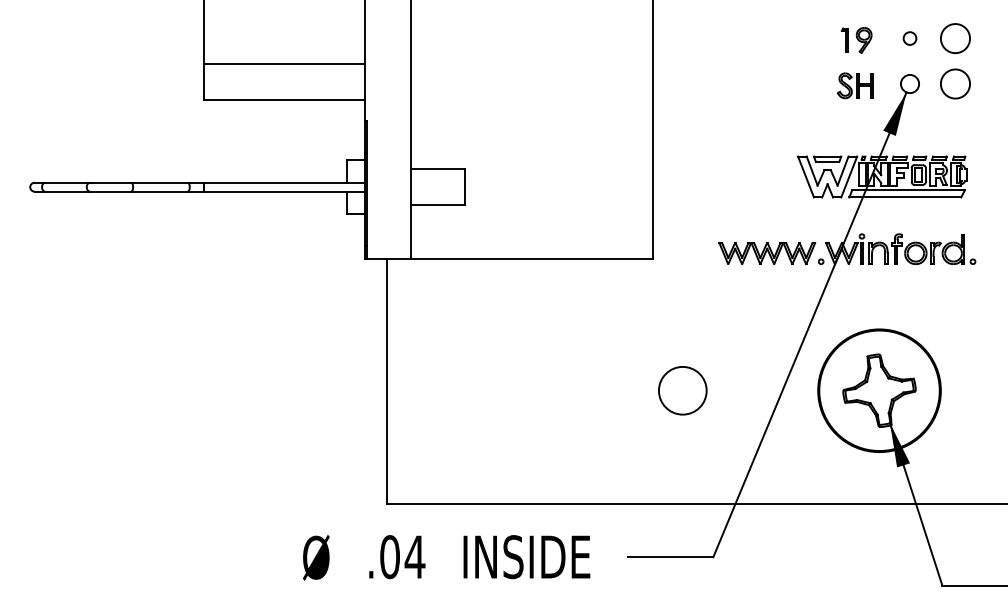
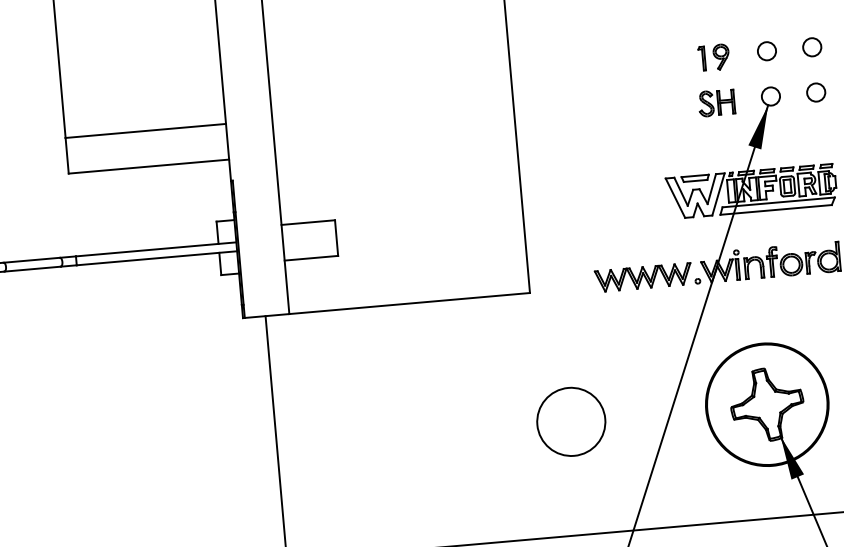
circle: (909, 38) -> (766, 51), size x1.43
circle: (955, 38) -> (812, 47), size x0.62
circle: (955, 83) -> (816, 92), size x0.62
circle: (682, 390) -> (570, 421), size x1.43

